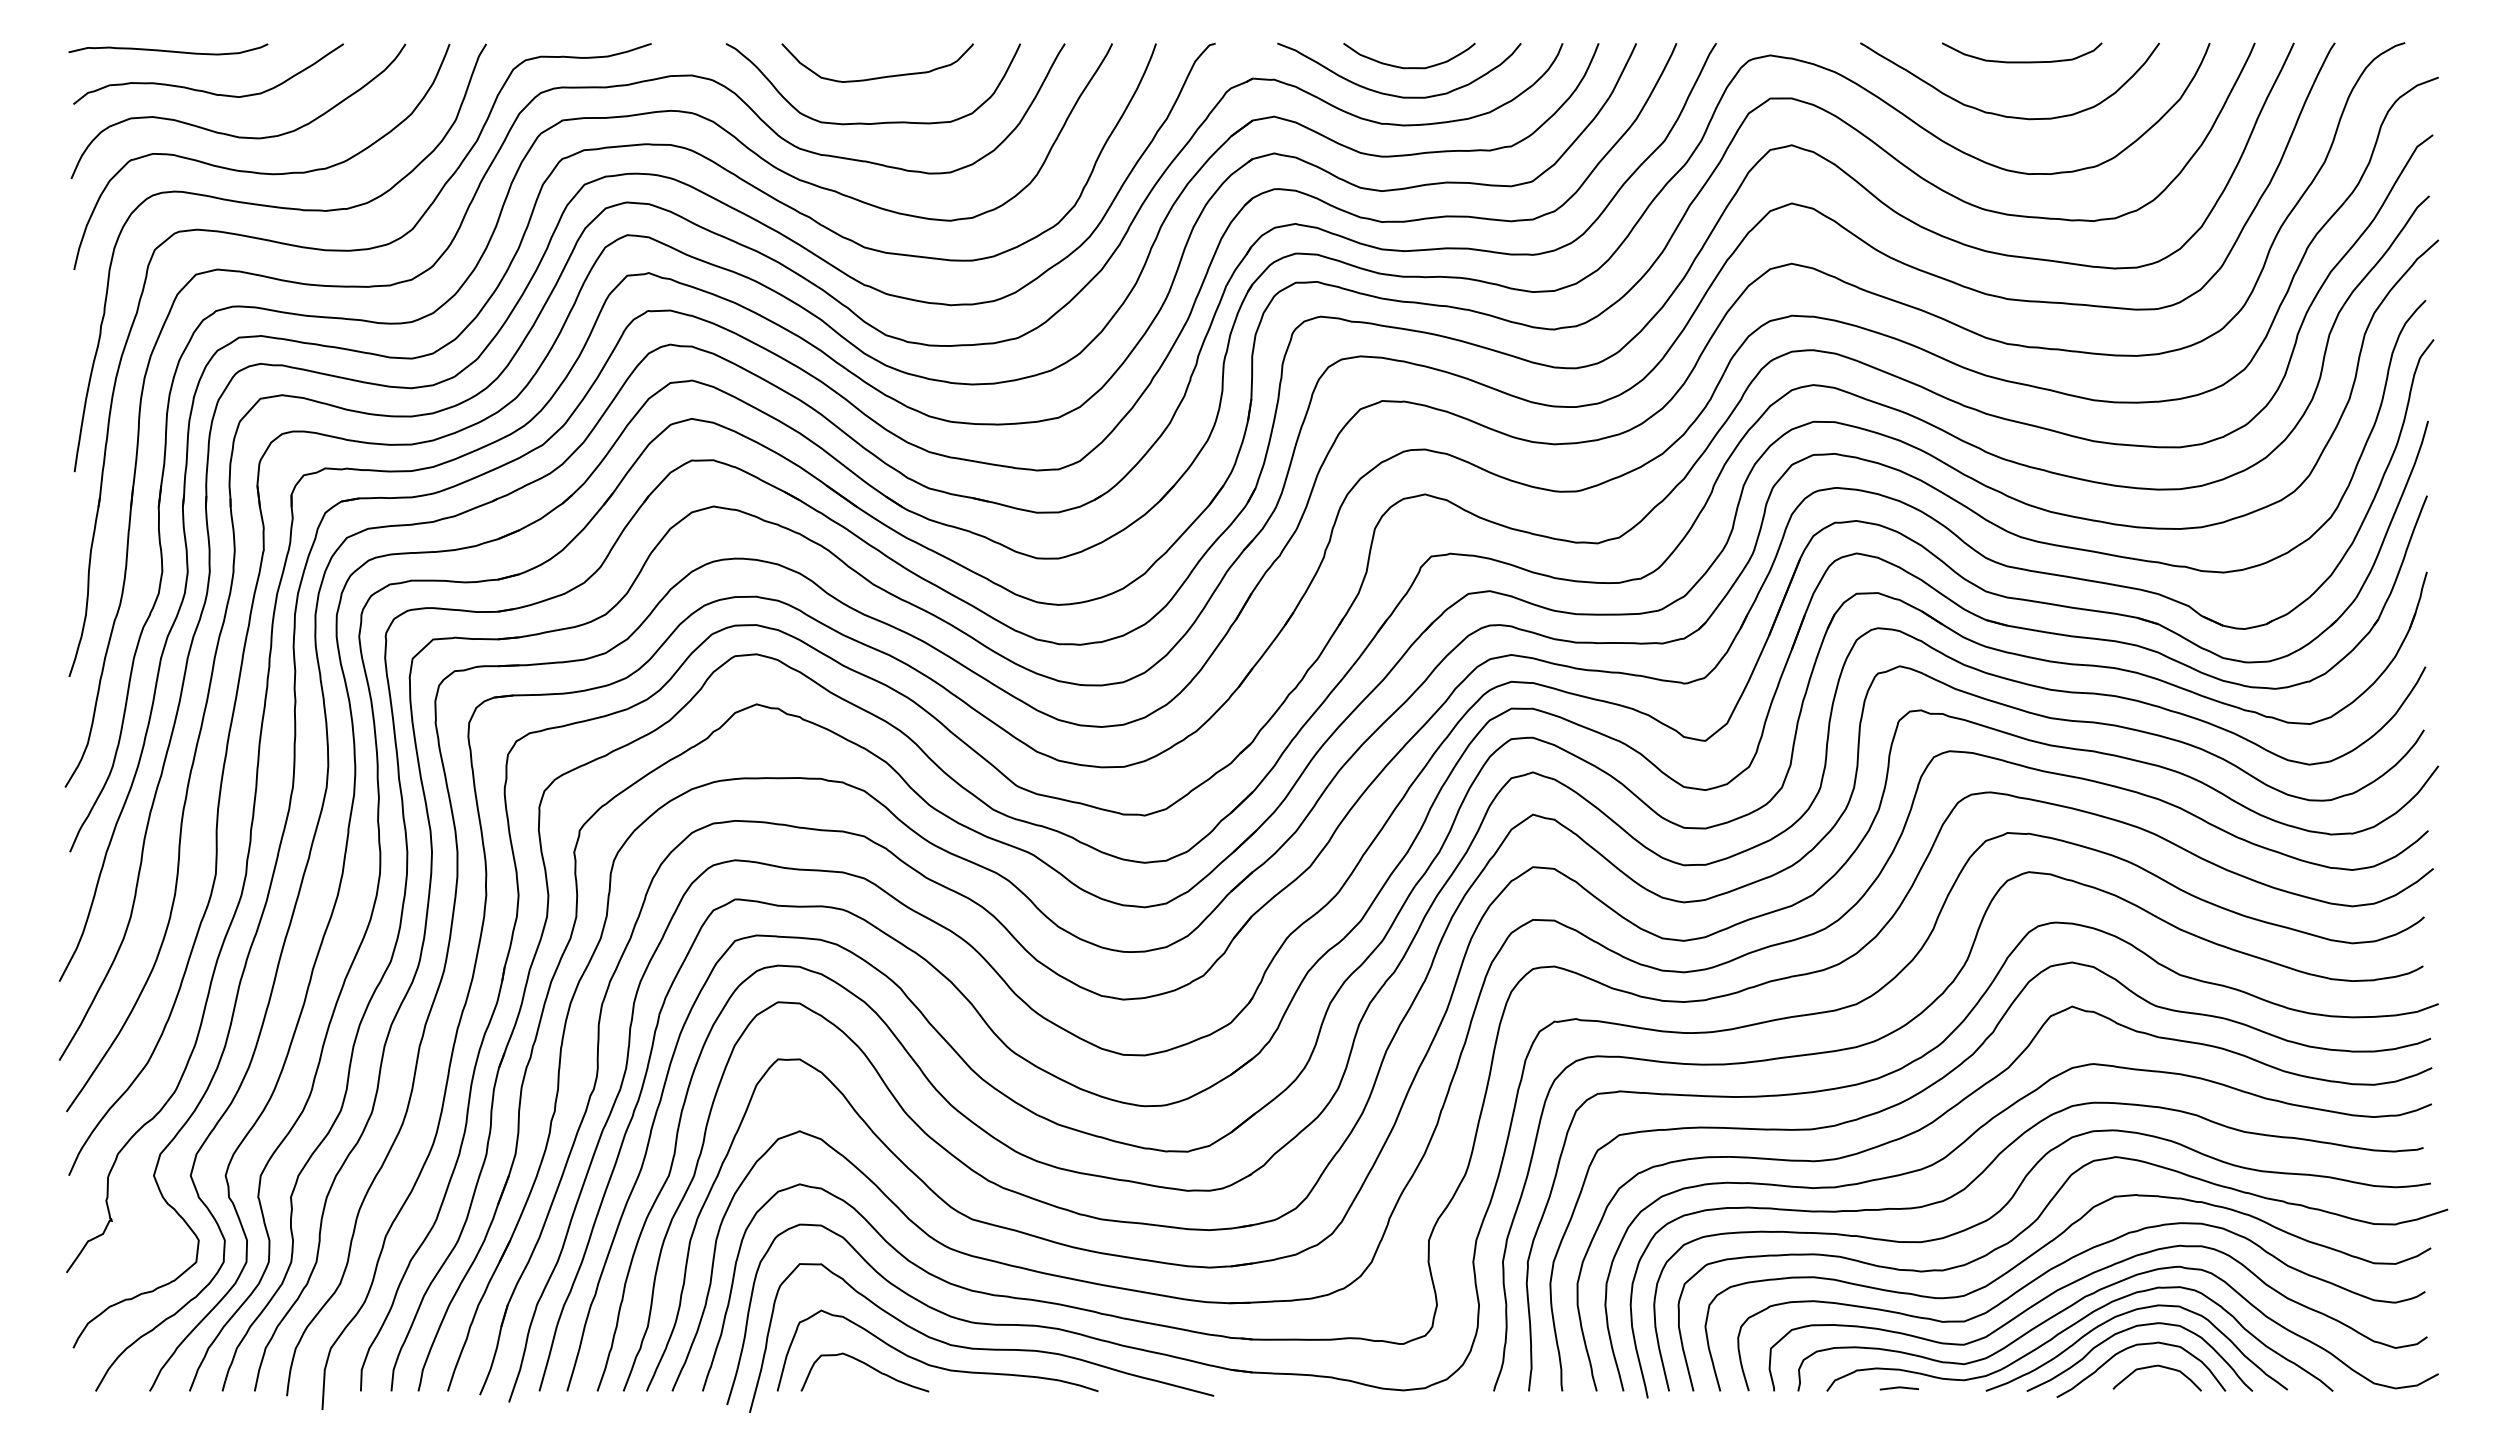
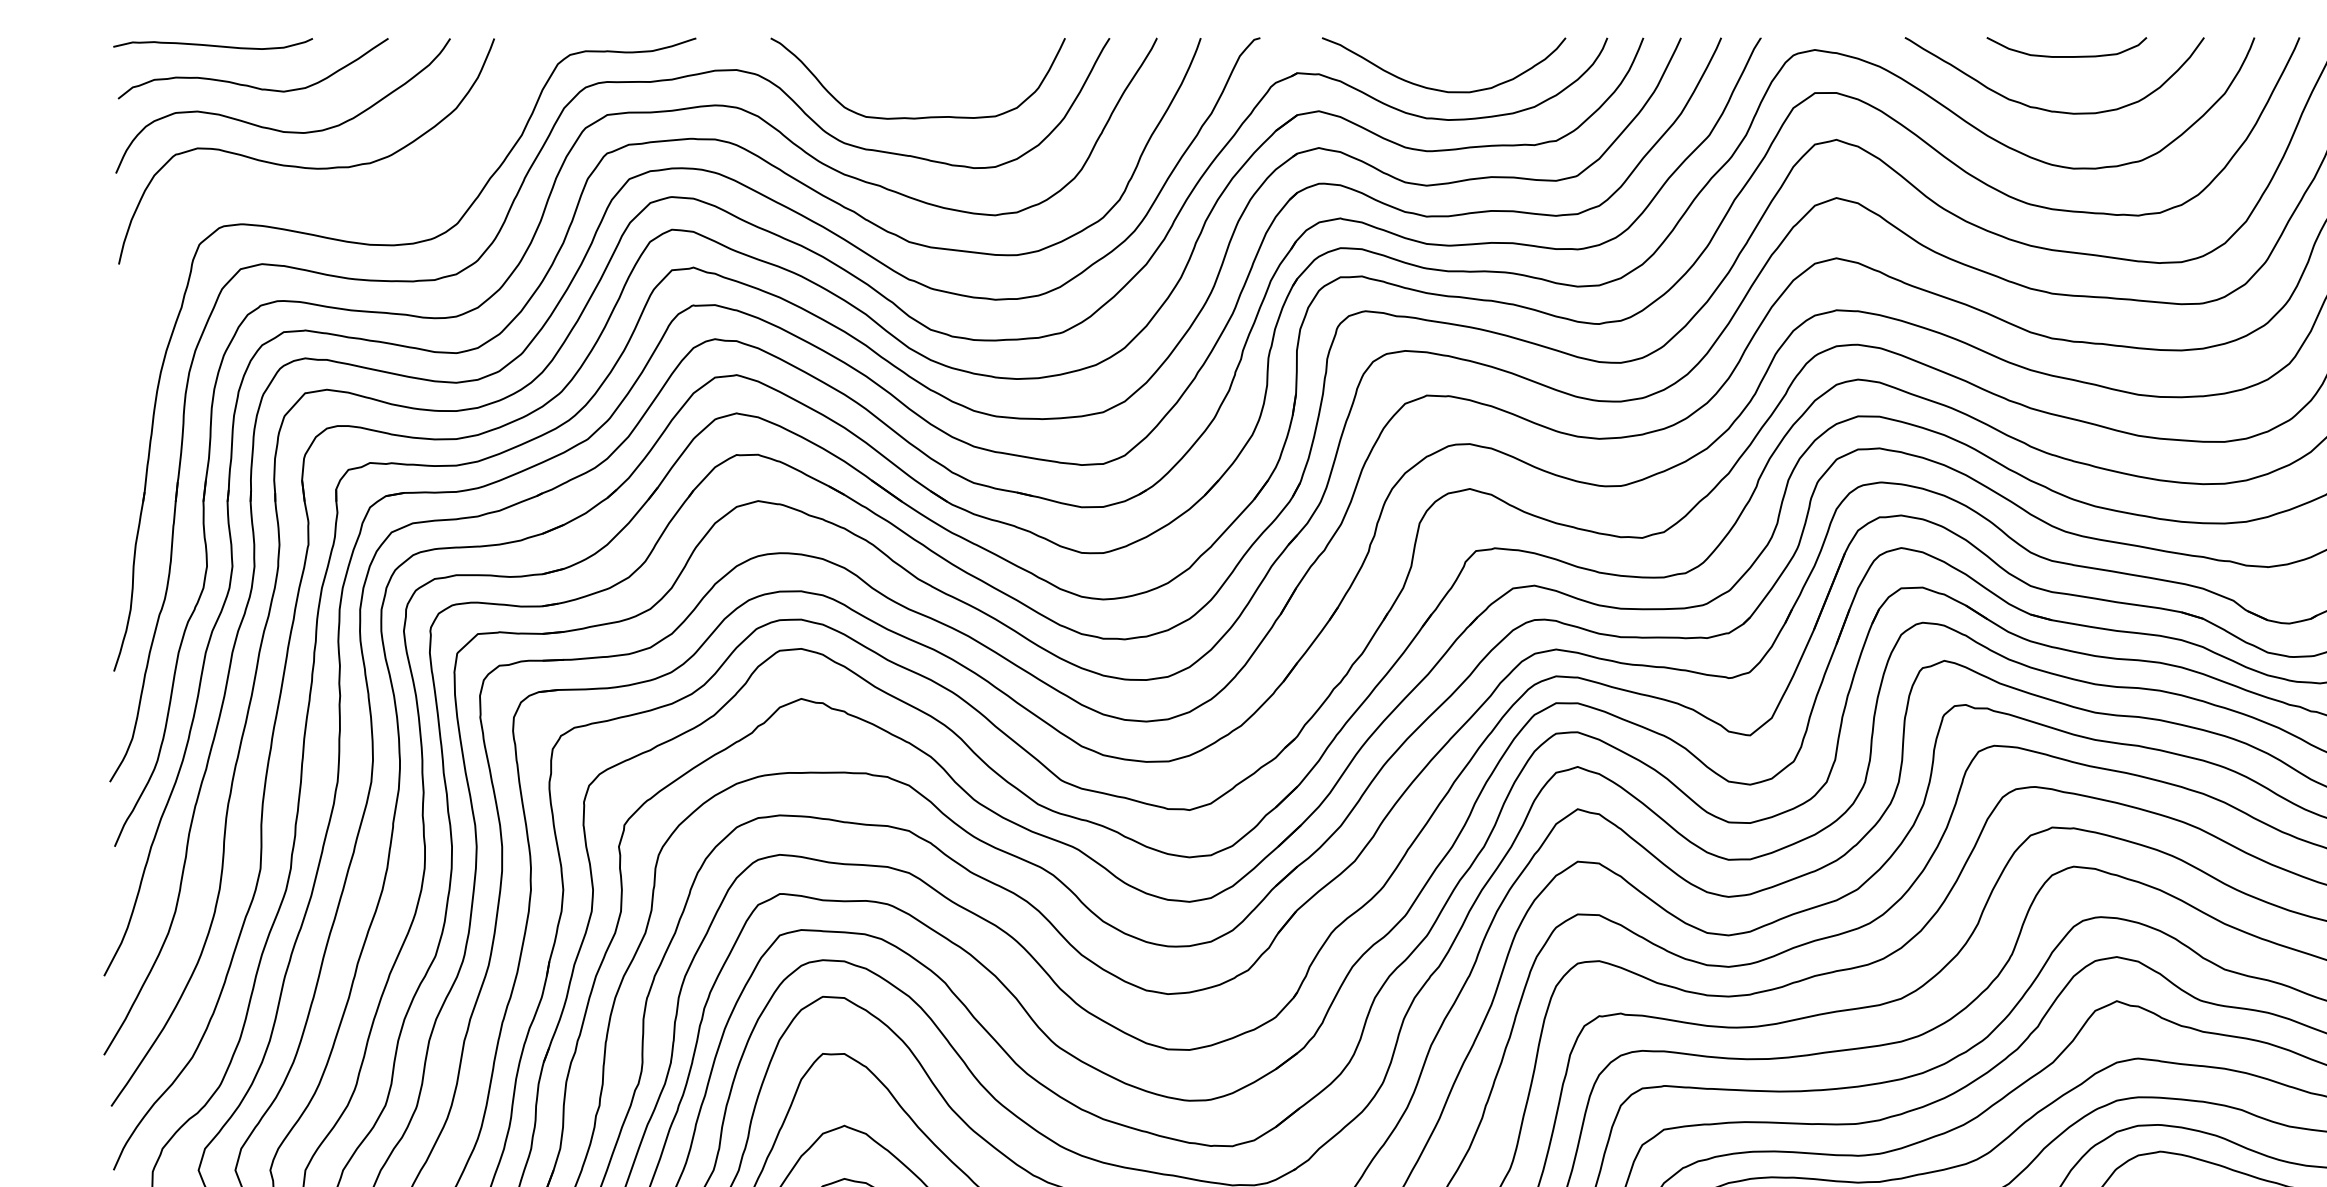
curve: (1409, 67) -> (1454, 62), removed
curve: (880, 76) -> (925, 71), removed
curve: (284, 209) -> (329, 204), removed

